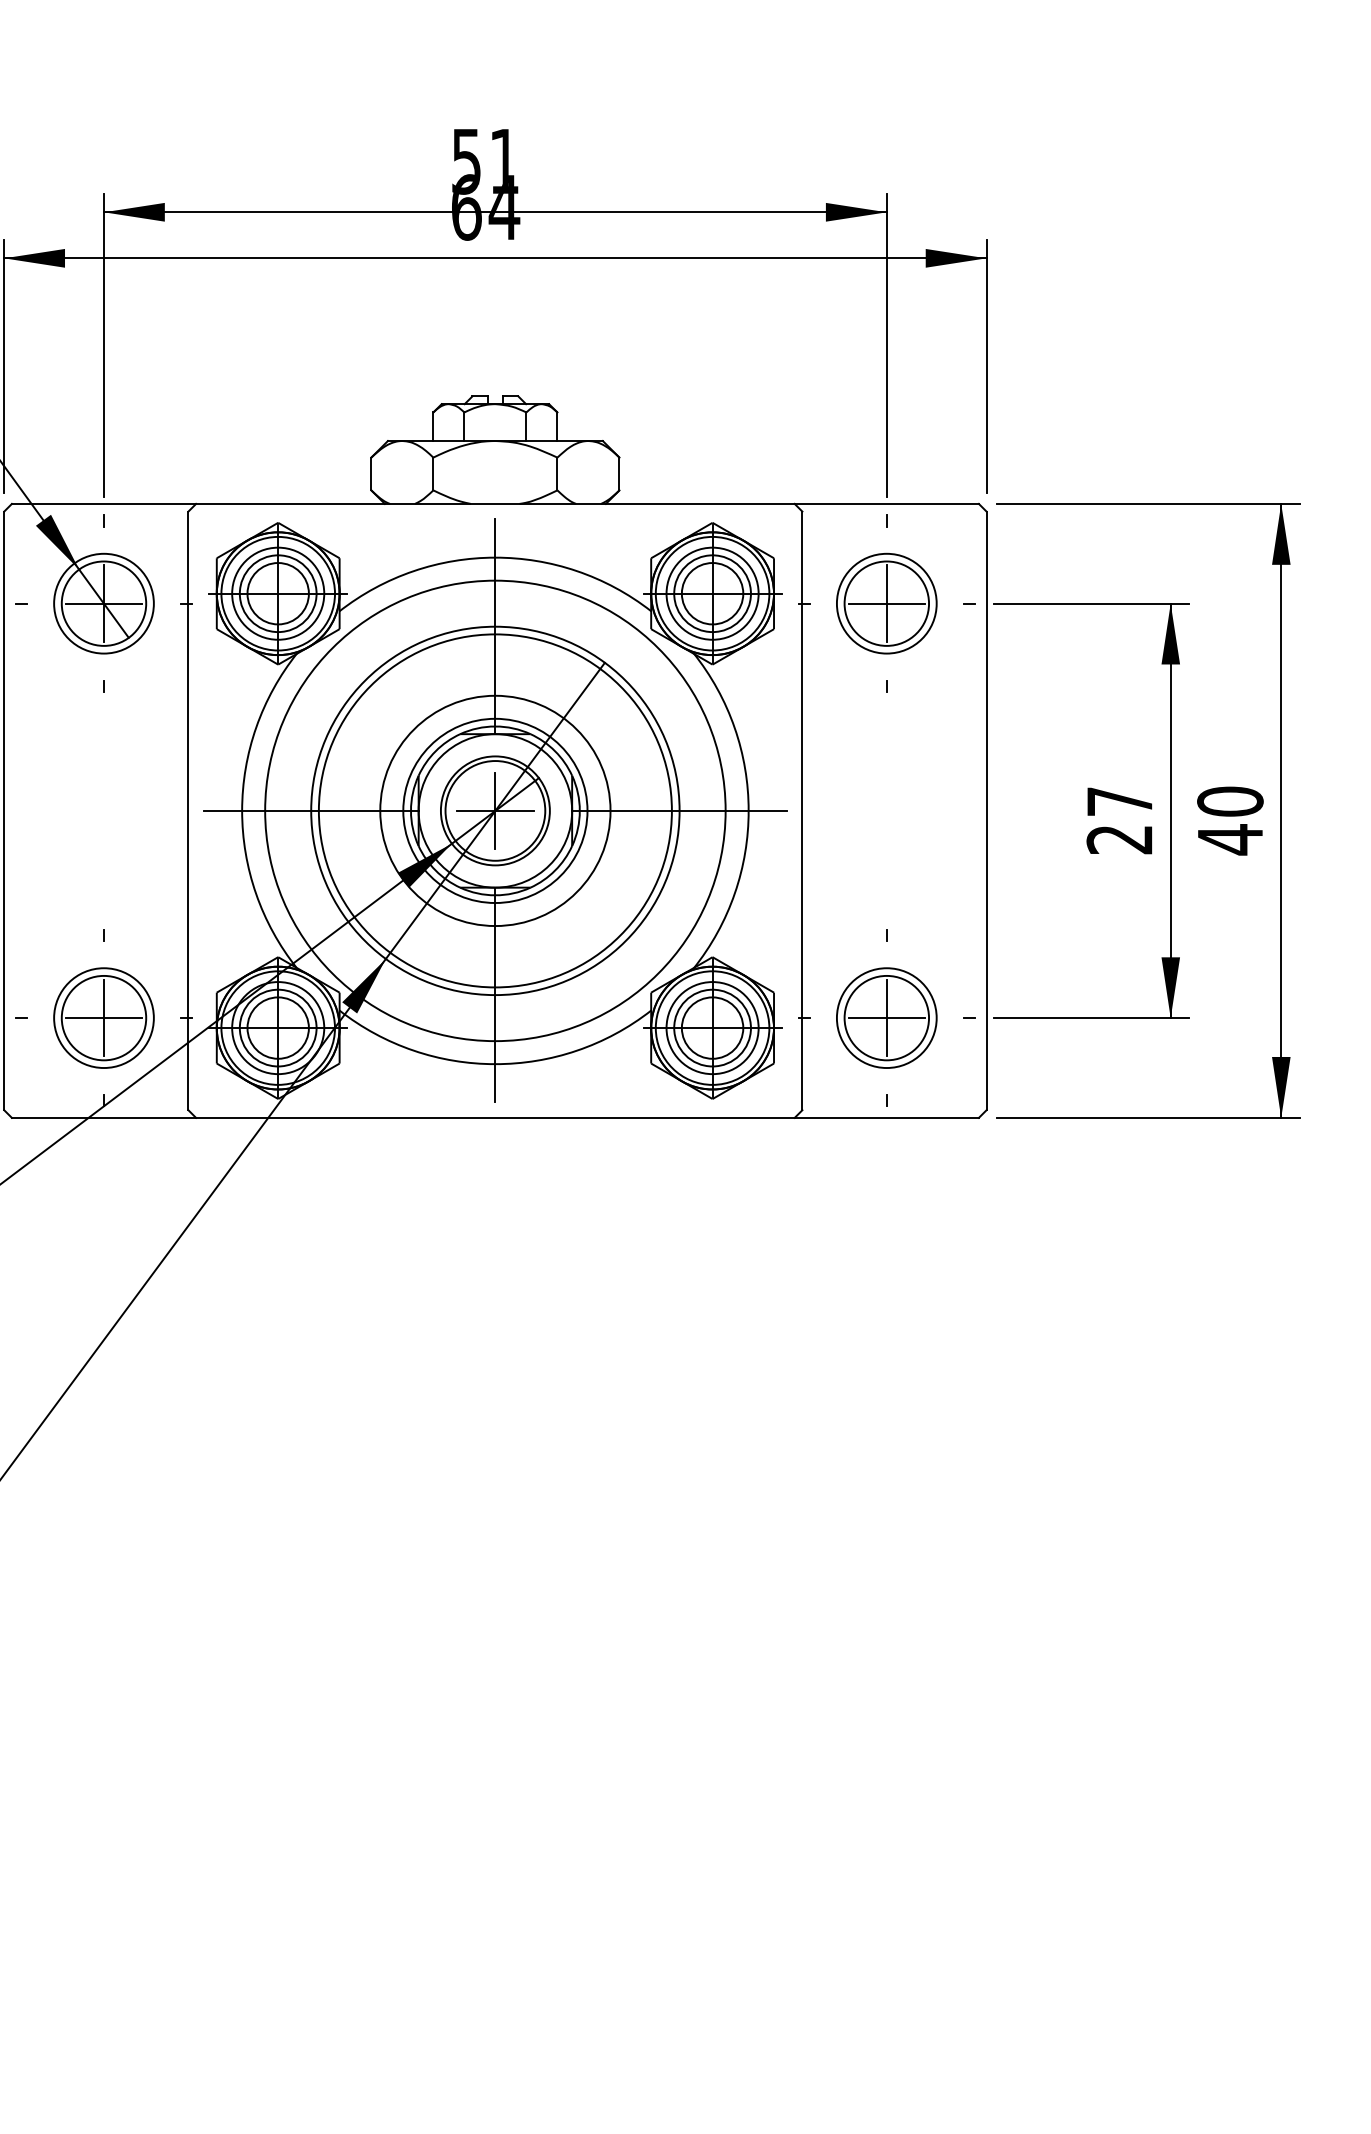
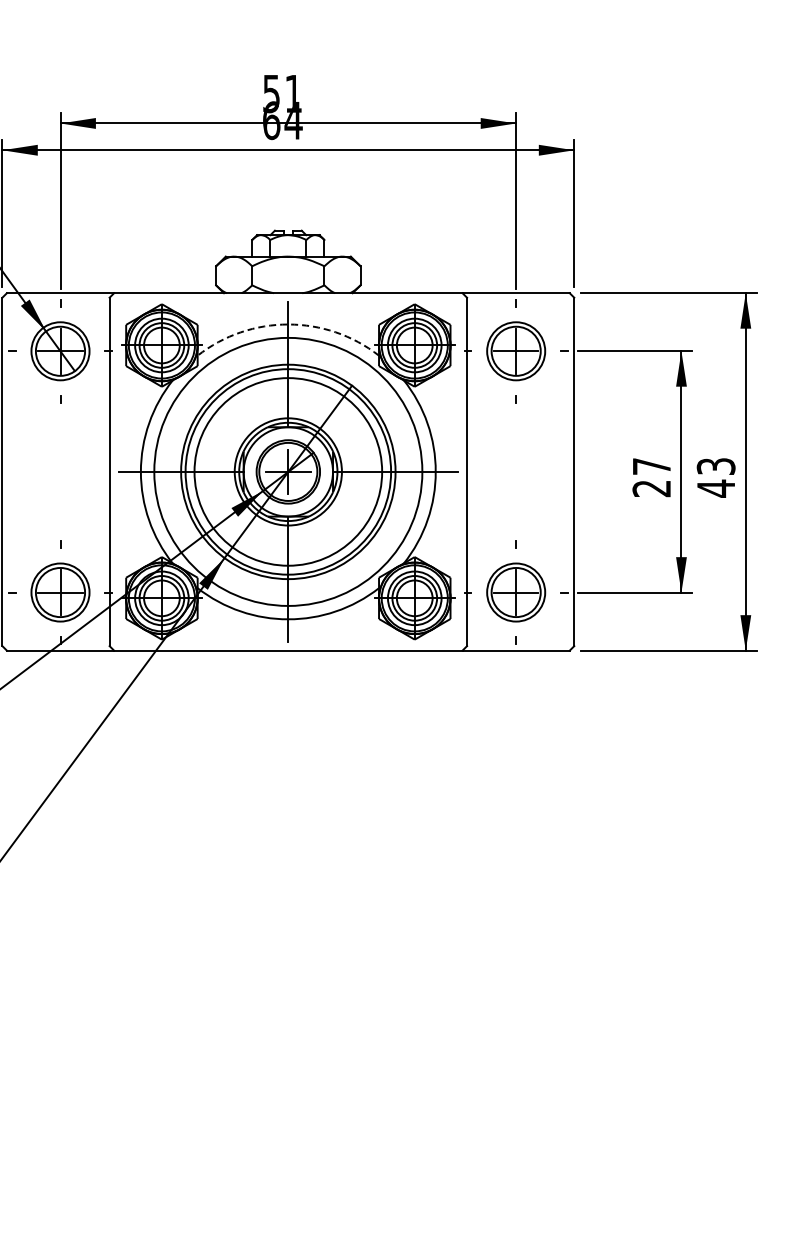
arc: (495, 557) -> (288, 324), solid -> dashed
text: (1229, 801) -> (715, 466), 40 -> 43
circle: (495, 810) -> (288, 471), size x1.4

